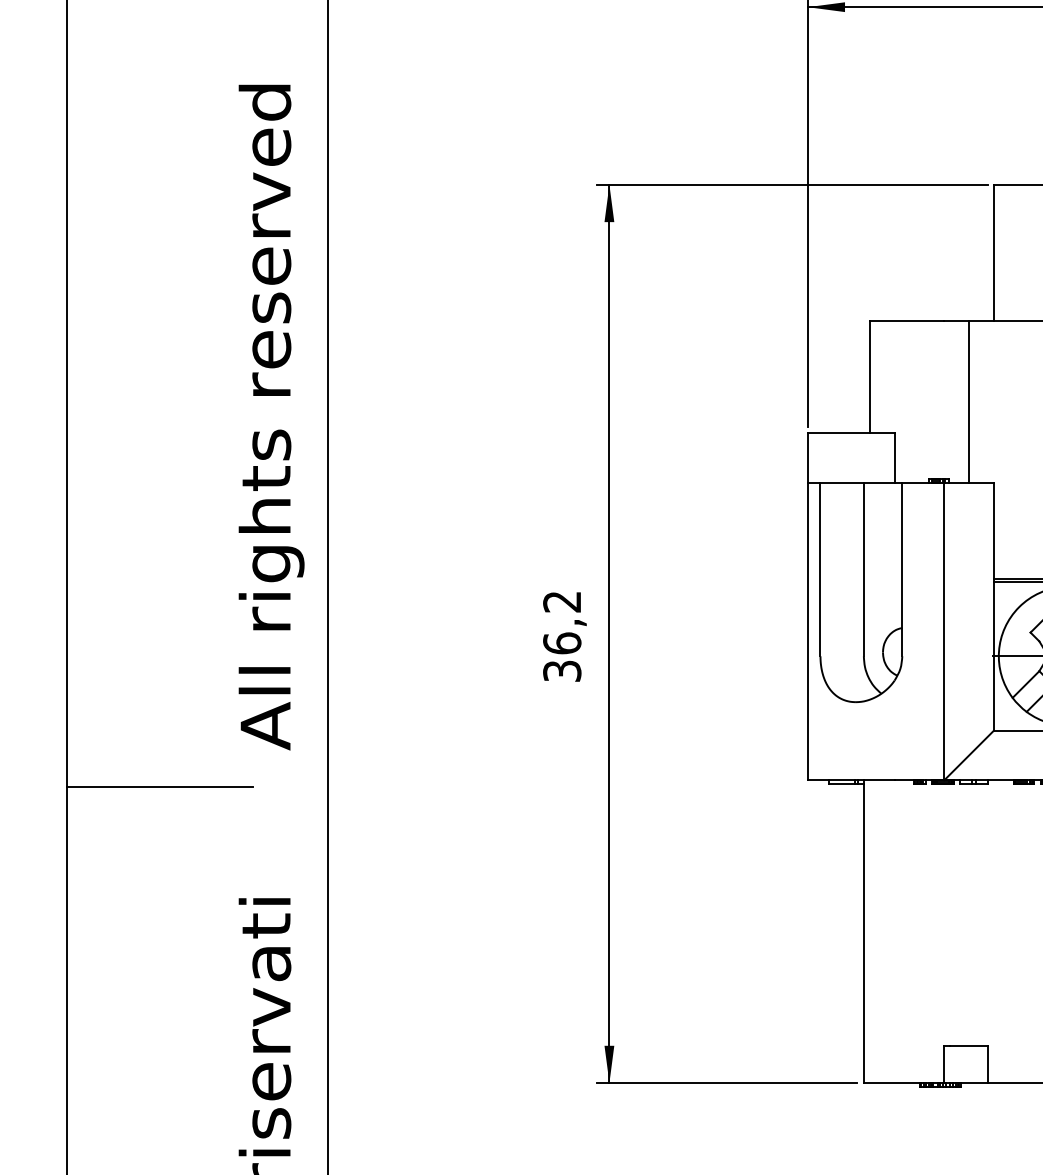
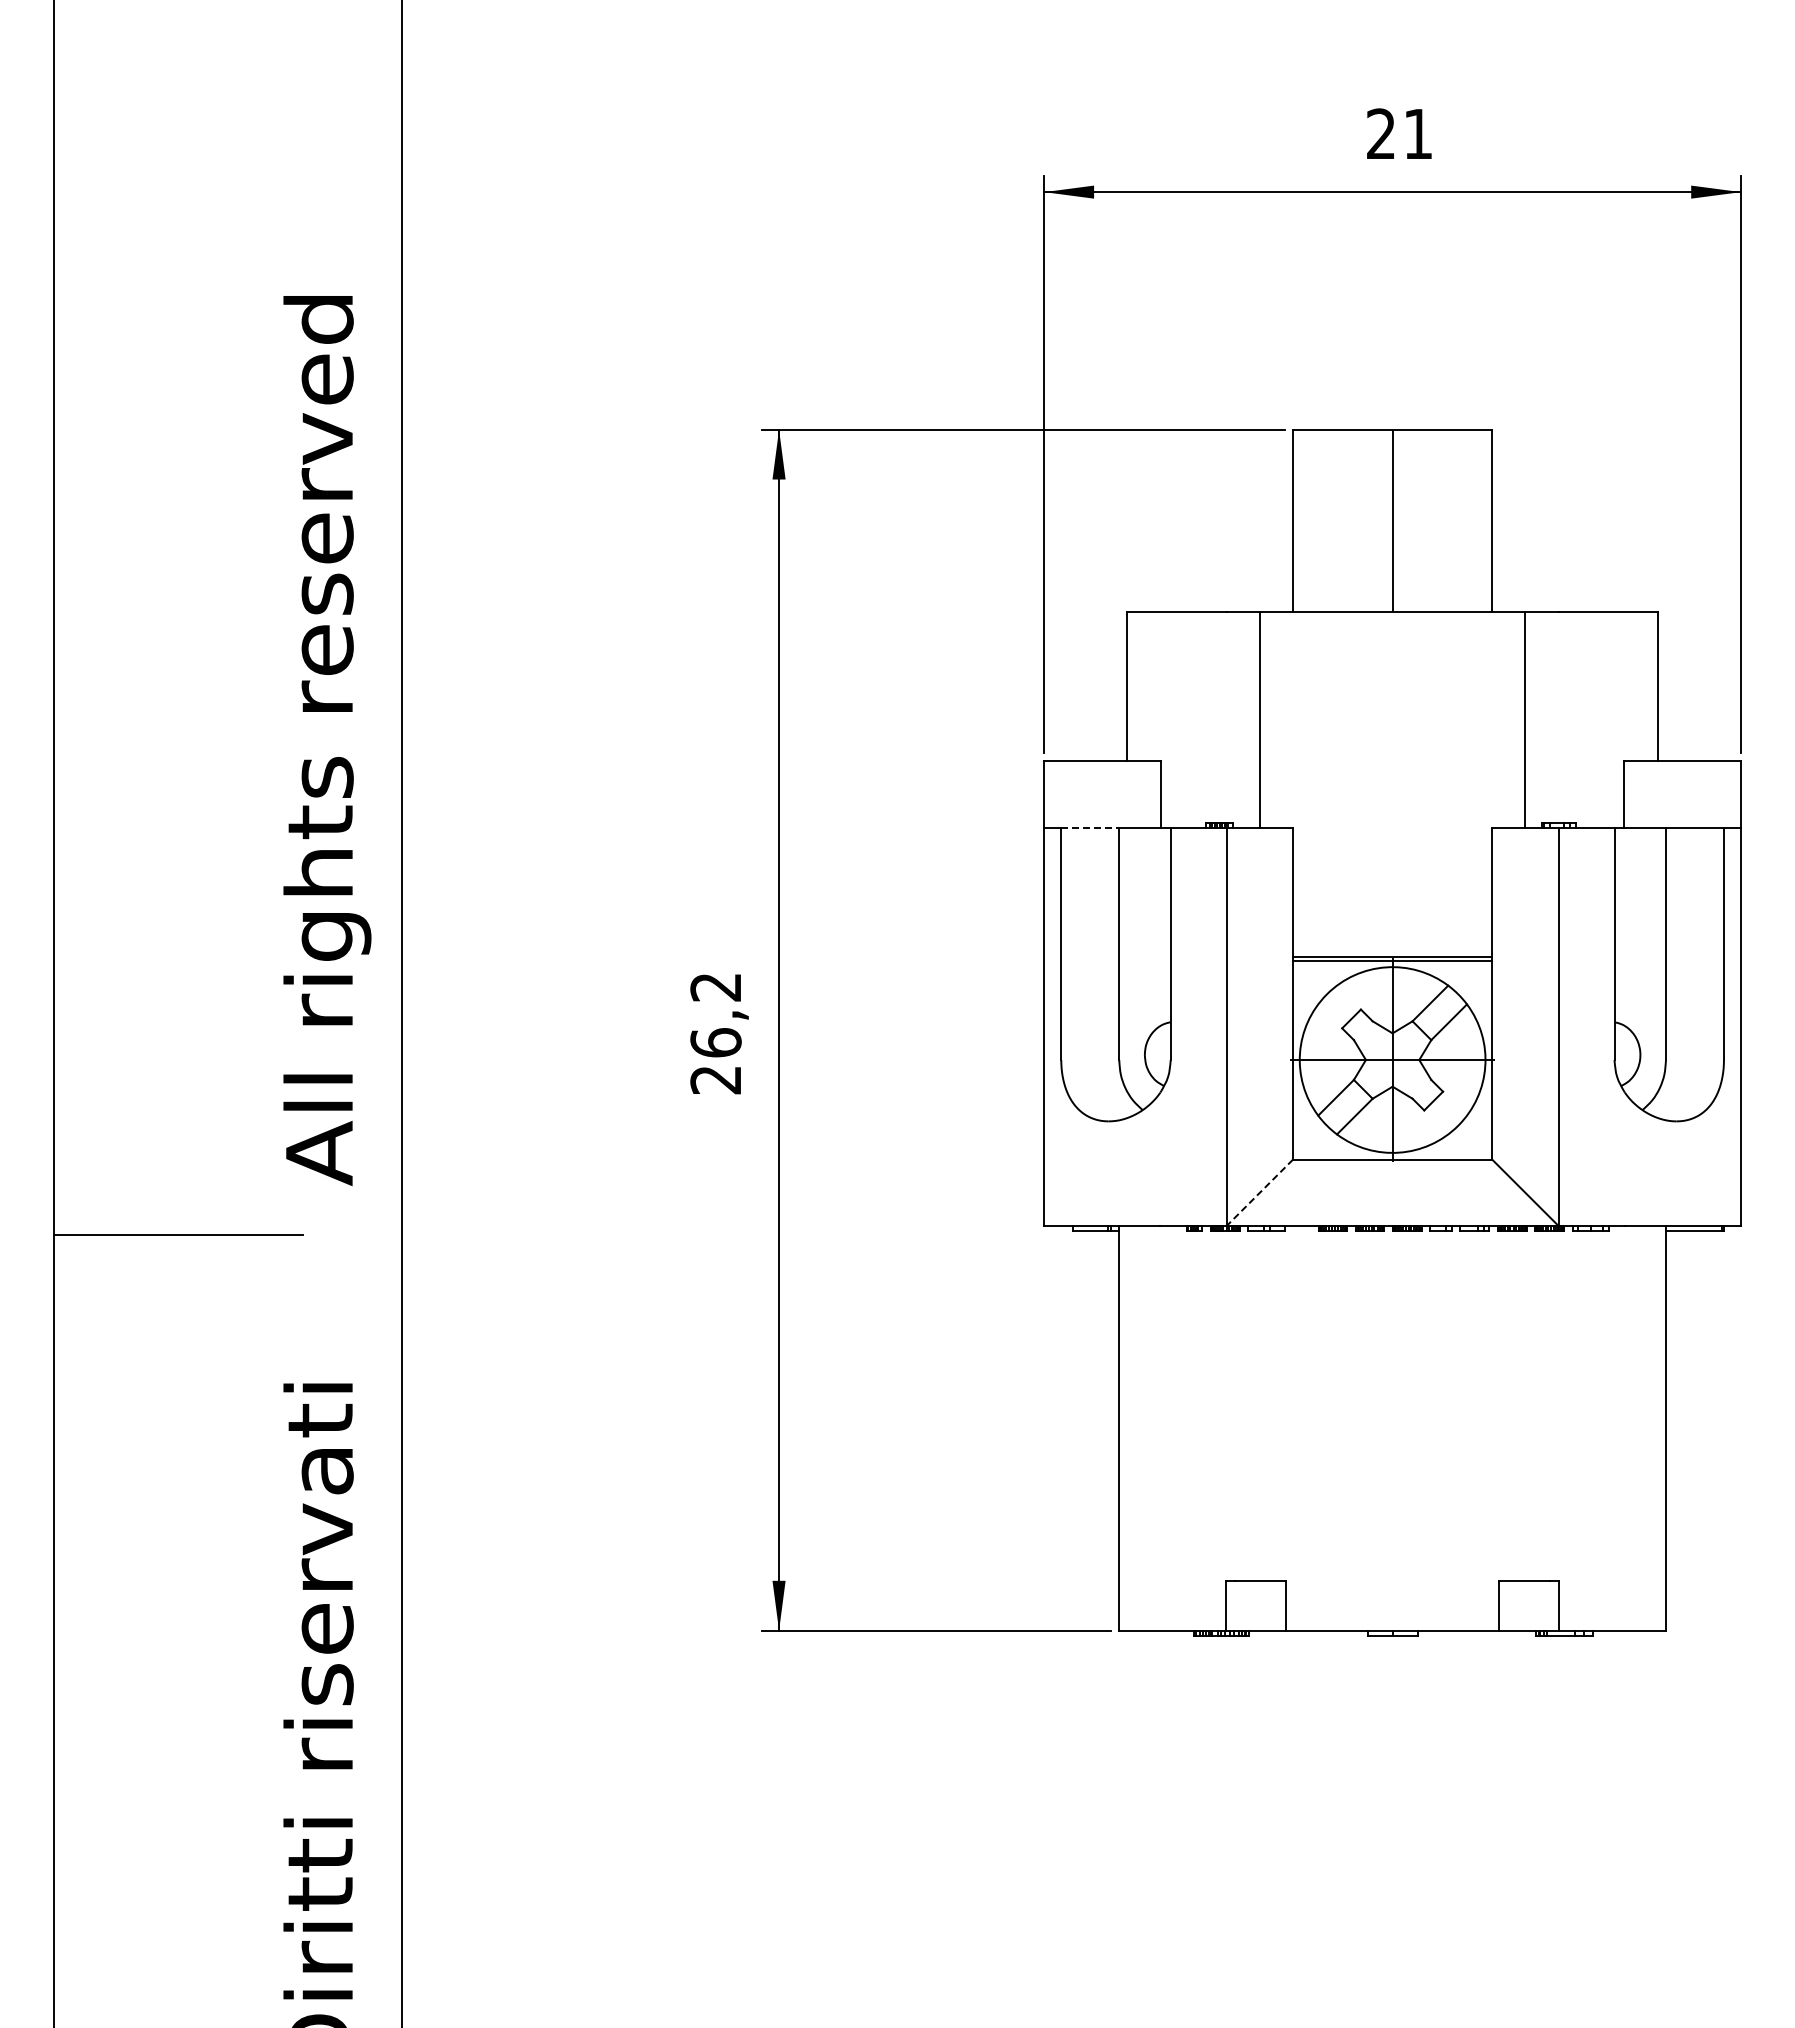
line: (842, 482) -> (1090, 827), solid -> dashed
text: (561, 671) -> (715, 1080), 36,2 -> 26,2
line: (968, 755) -> (1259, 1192), solid -> dashed

